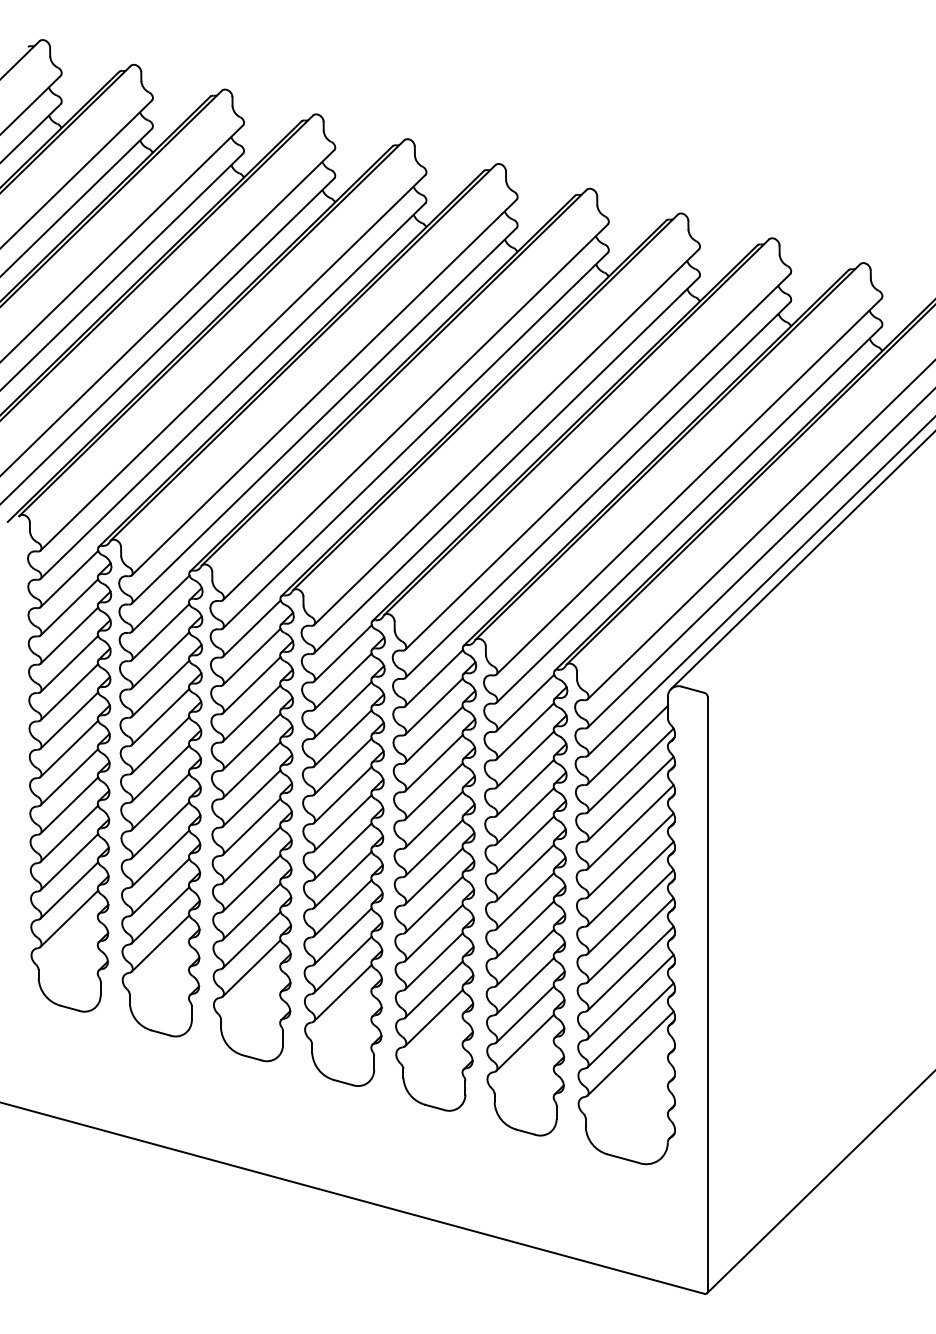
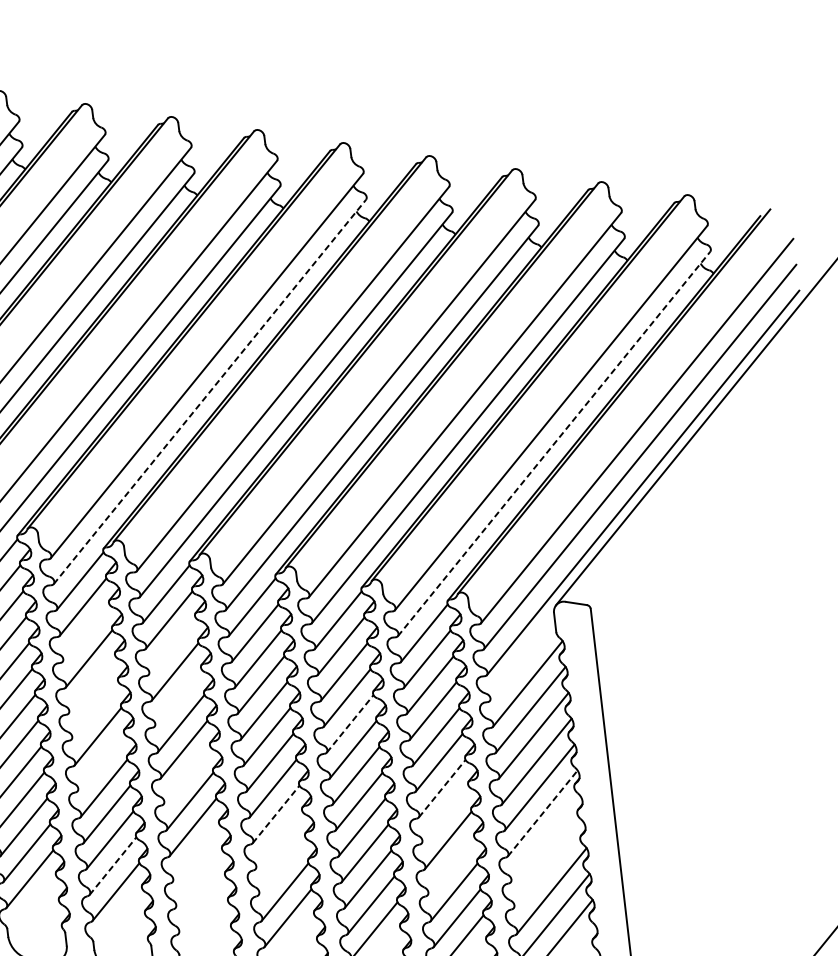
line: (324, 415) -> (210, 391), solid -> dashed
line: (688, 514) -> (553, 443), solid -> dashed
line: (160, 660) -> (86, 633), removed
line: (251, 685) -> (171, 646), removed
line: (160, 717) -> (92, 685), removed
line: (251, 741) -> (177, 697), removed
line: (627, 744) -> (522, 660), removed
line: (160, 745) -> (95, 710), removed
line: (434, 791) -> (350, 723), solid -> dashed
line: (160, 801) -> (100, 762), removed
line: (251, 826) -> (186, 775), removed
line: (525, 872) -> (442, 788), solid -> dashed
line: (343, 879) -> (276, 814), solid -> dashed
line: (525, 901) -> (445, 814), removed
line: (342, 908) -> (278, 840), removed
line: (251, 911) -> (195, 853), removed
line: (630, 911) -> (542, 812), solid -> dashed
line: (160, 915) -> (113, 866), solid -> dashed
line: (342, 936) -> (281, 866), removed
line: (251, 939) -> (198, 878), removed
line: (630, 940) -> (545, 839), removed
line: (525, 957) -> (451, 866), removed
line: (251, 968) -> (201, 905), removed
line: (630, 968) -> (548, 865), removed

